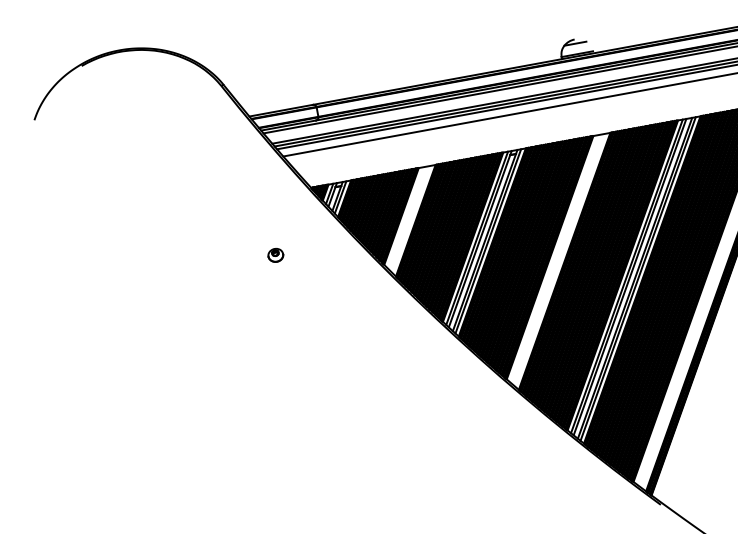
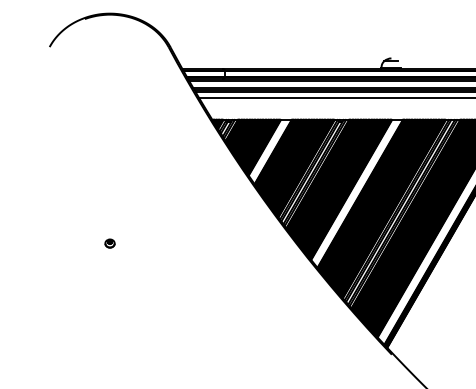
part: (274, 255) -> (109, 243), moved

